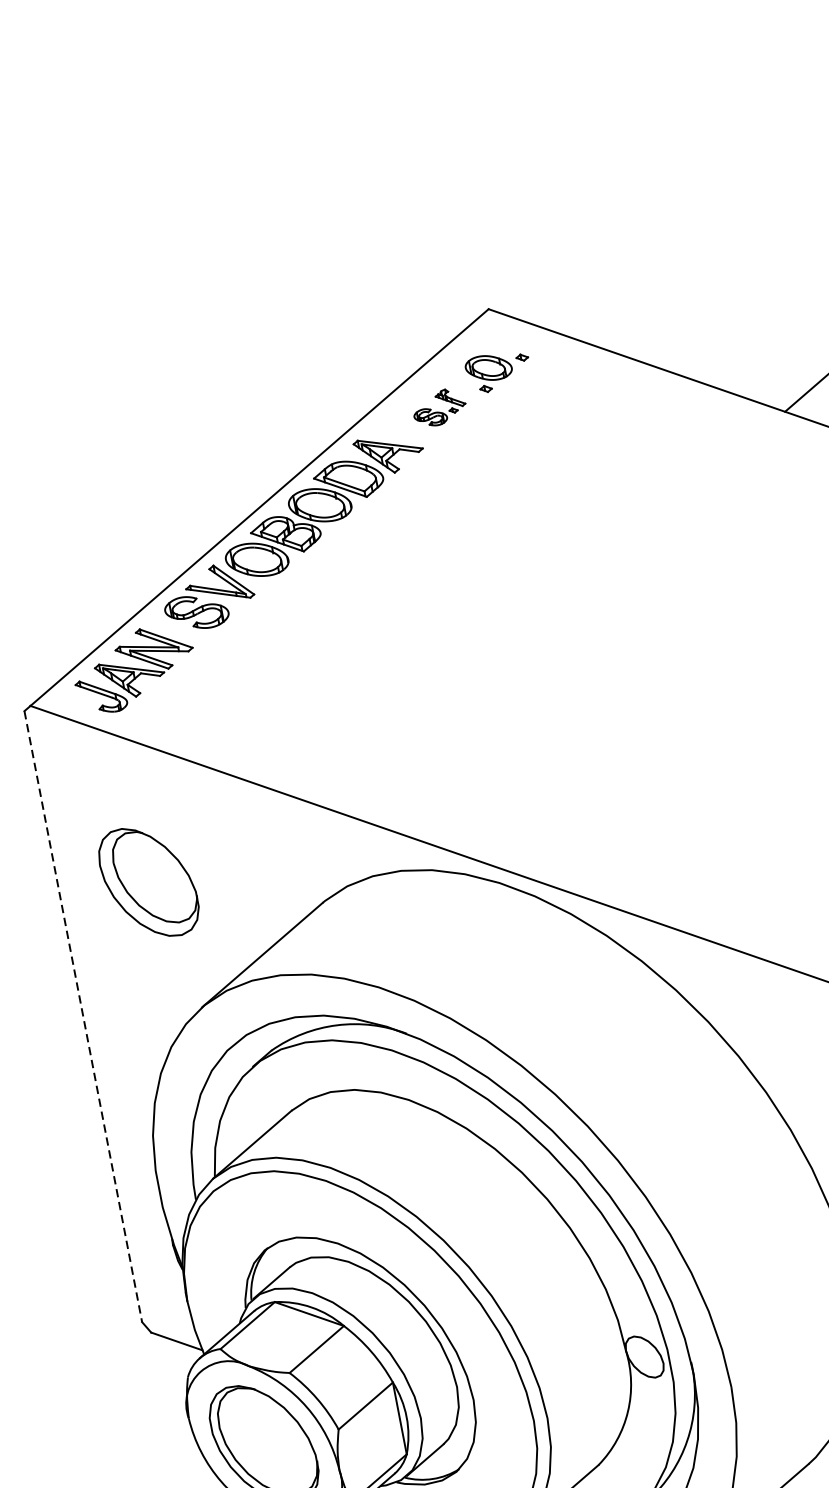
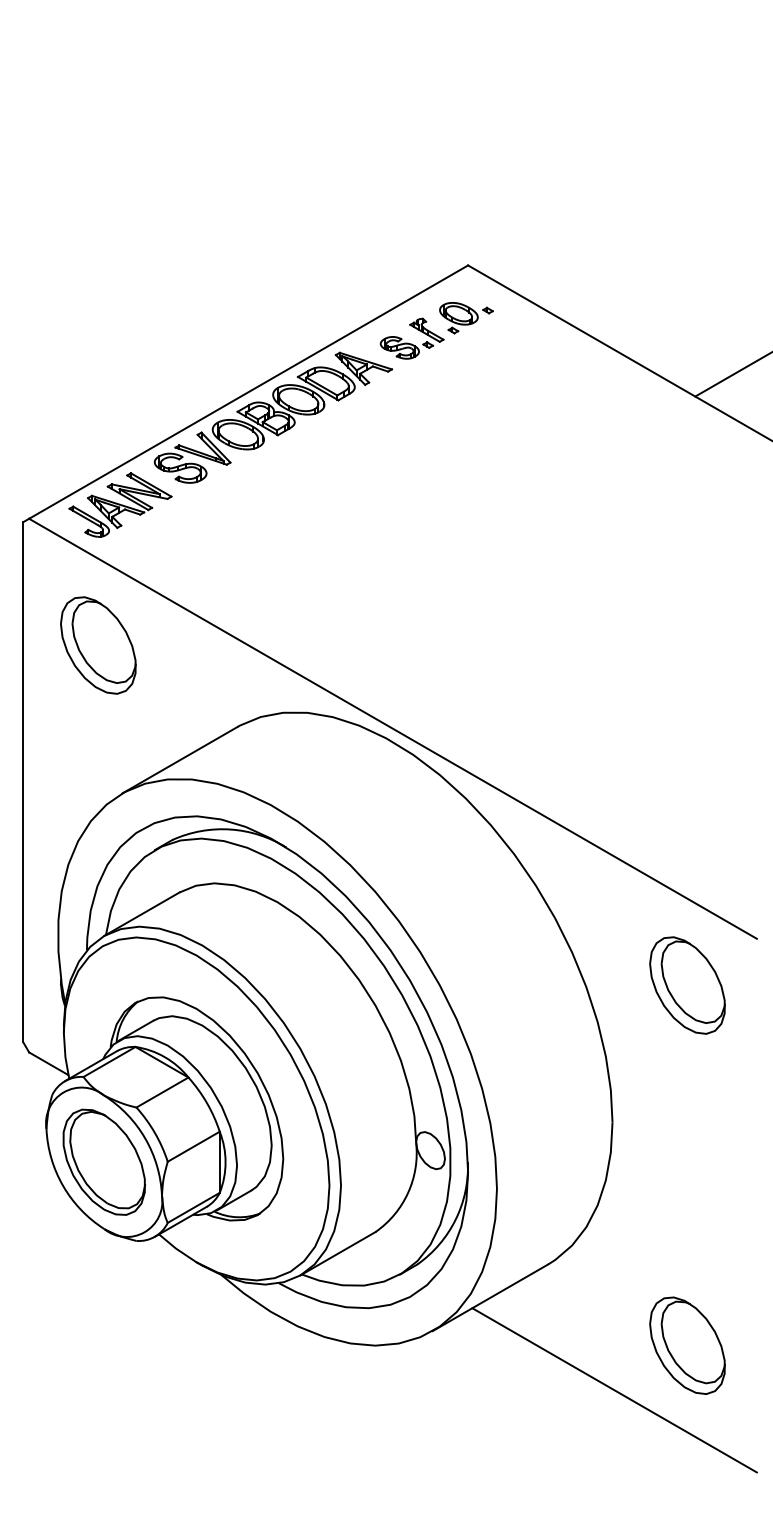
part: (438, 407) -> (411, 338), size x1.43
part: (148, 882) -> (98, 645), moved
line: (83, 1016) -> (23, 782), dashed -> solid

